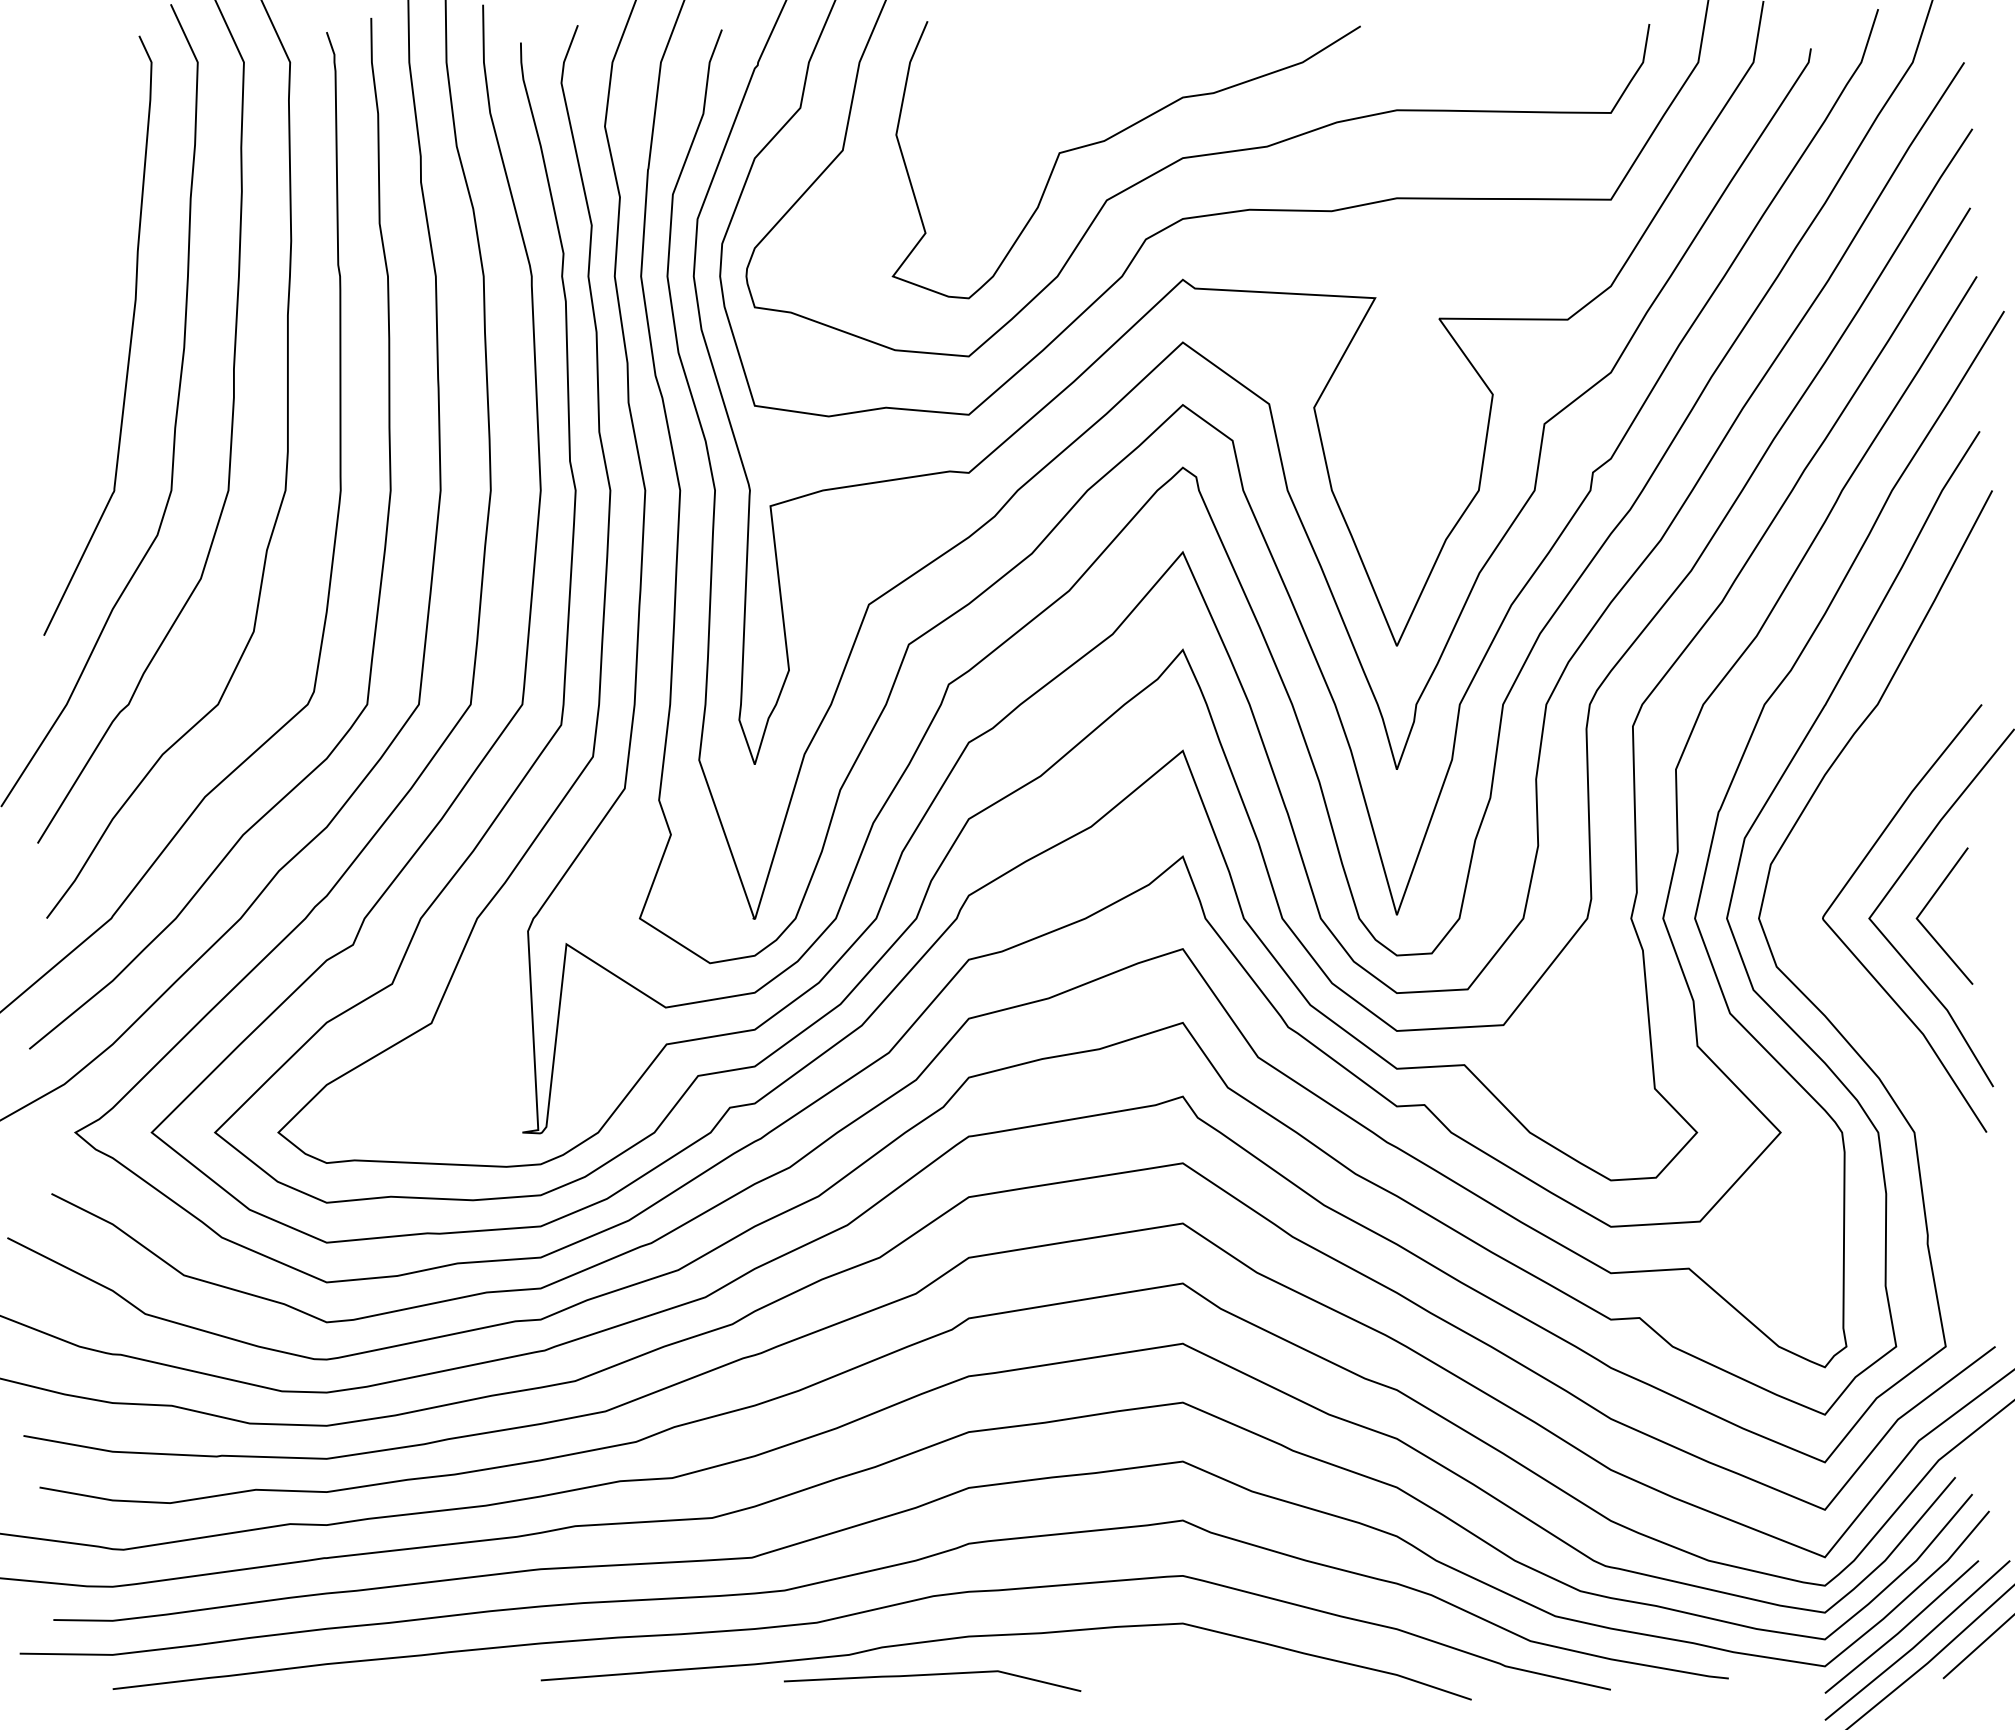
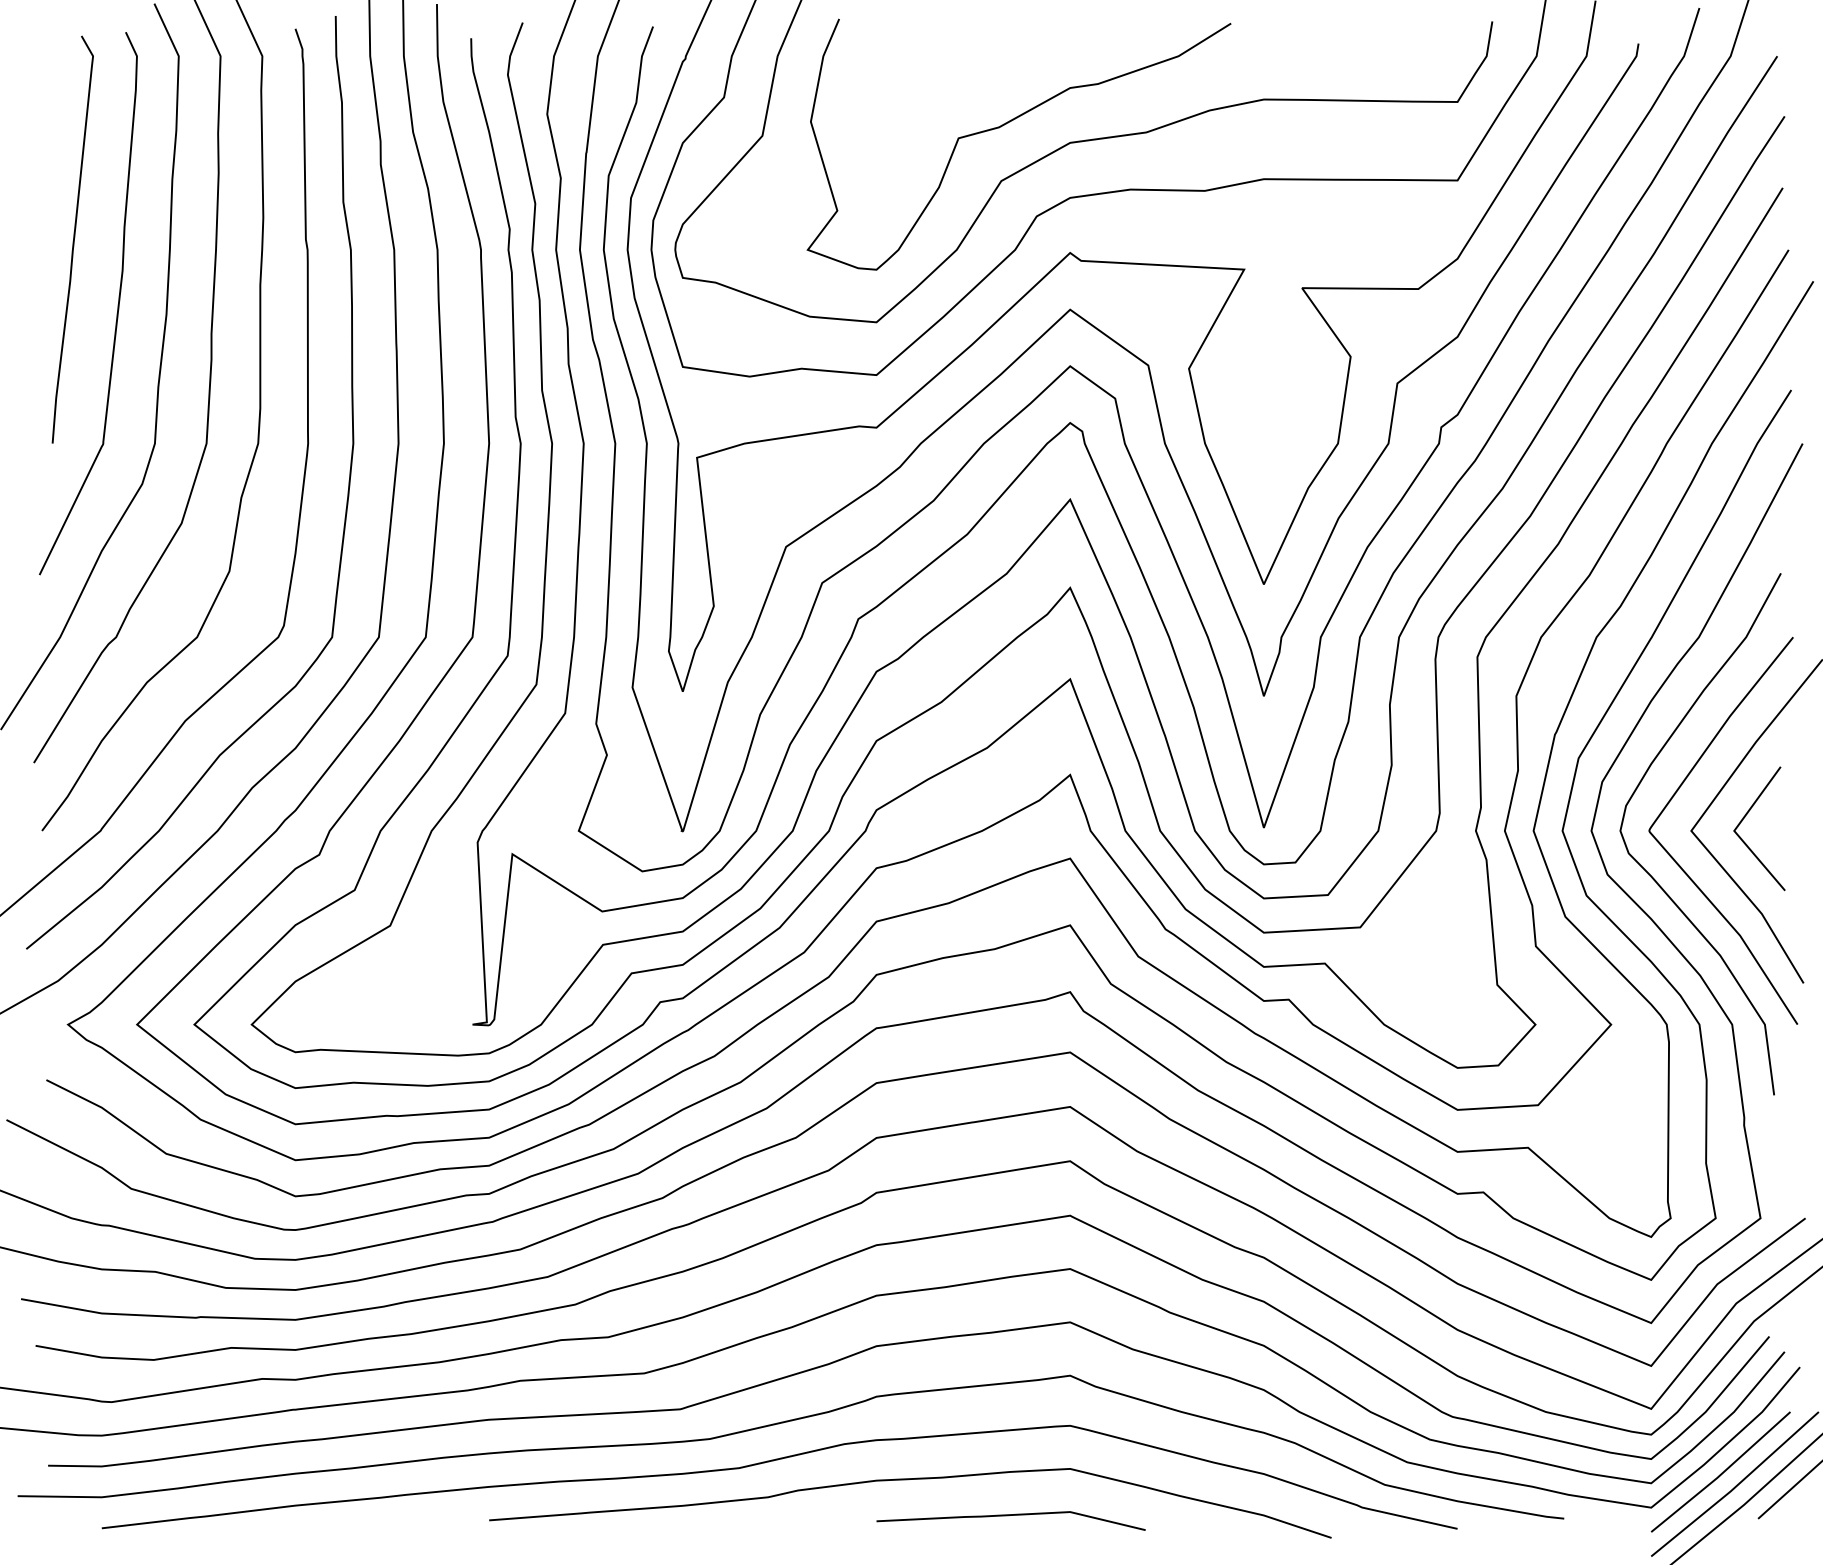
curve: (81, 264) -> (73, 239), added
curve: (1826, 968) -> (1652, 876), added
line: (932, 1675) -> (1011, 1515), moved

